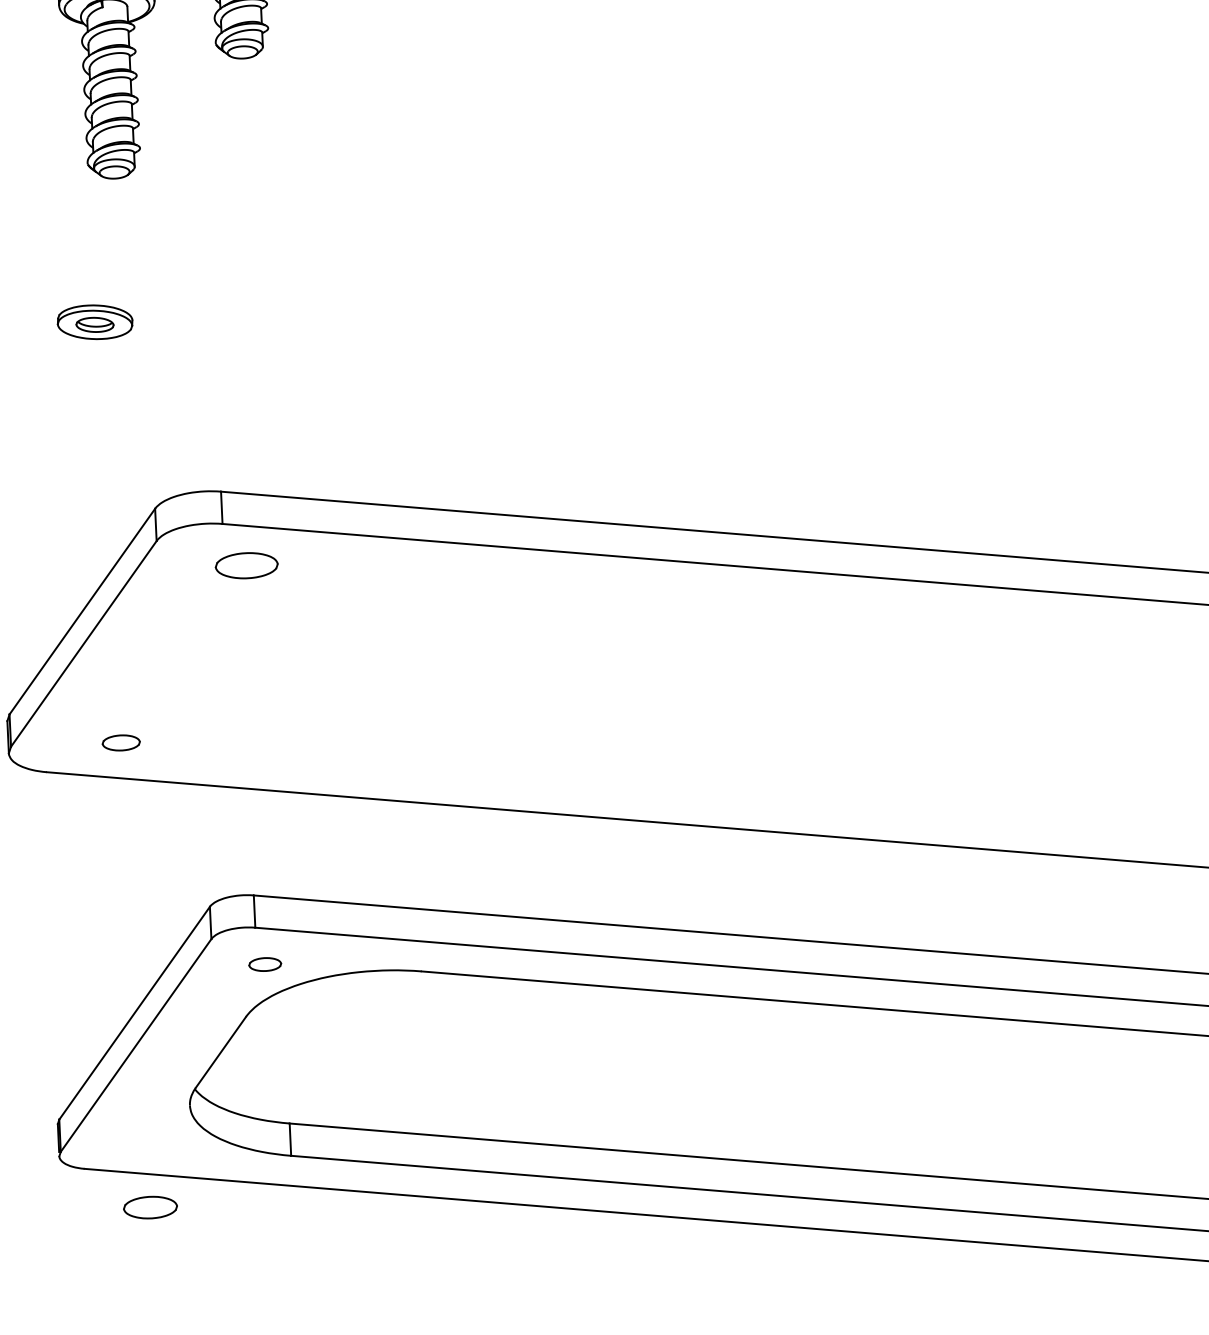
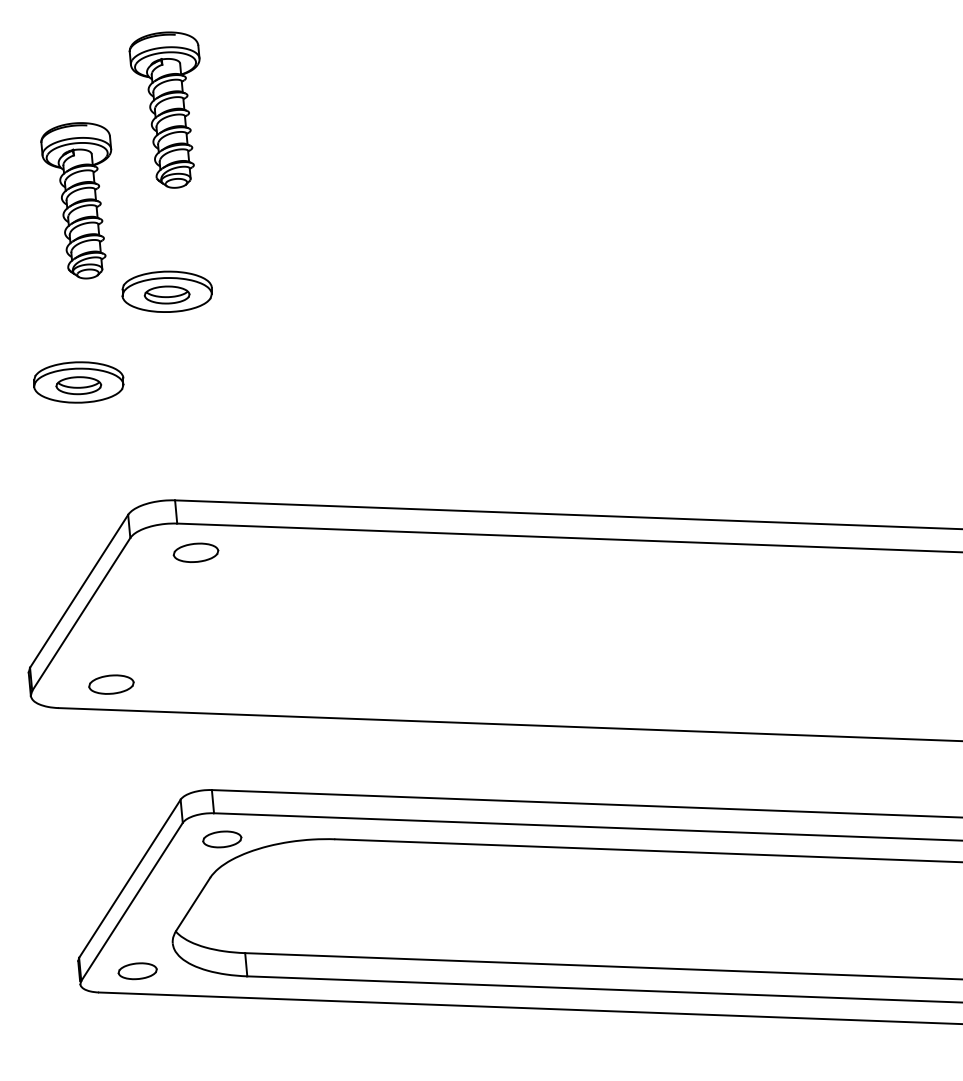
part: (222, 201) -> (166, 291), added
part: (94, 322) -> (78, 382), size x1.67
part: (121, 742) -> (111, 684), size x1.67
part: (265, 964) -> (222, 839), size x1.67
part: (150, 1207) -> (137, 971), moved

